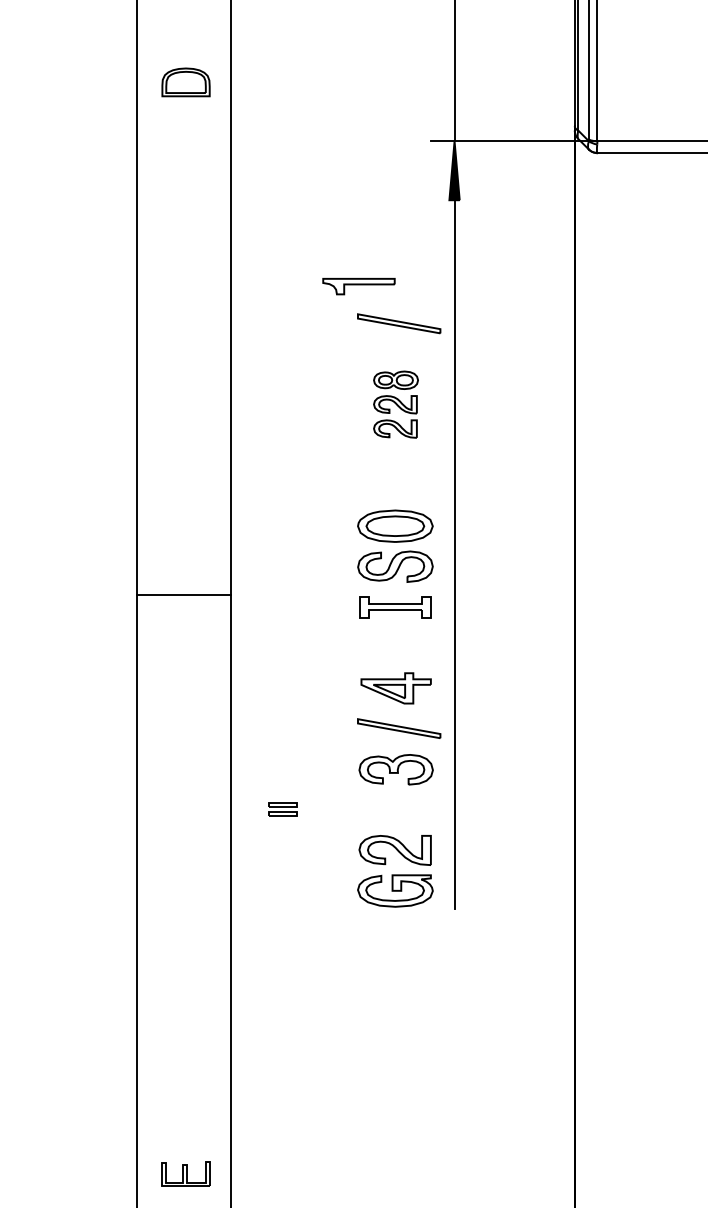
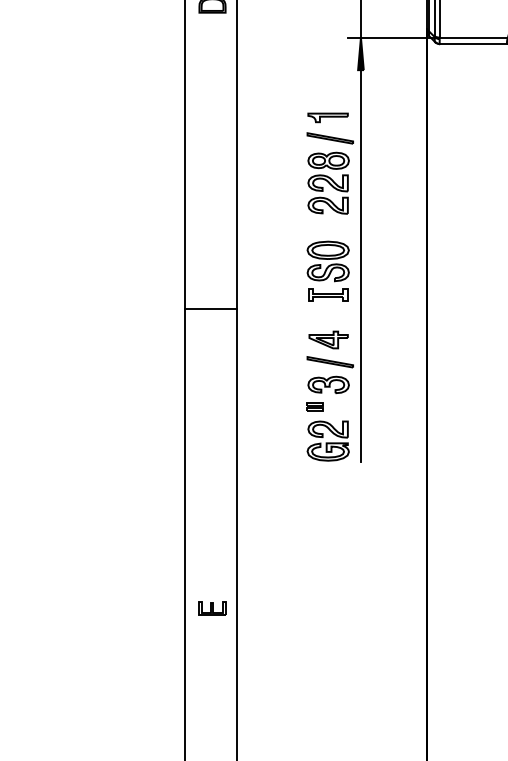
part: (357, 285) -> (327, 117), moved
part: (395, 403) -> (328, 182), size x1.67
line: (184, 595) -> (211, 309), moved
part: (281, 808) -> (314, 406), moved

